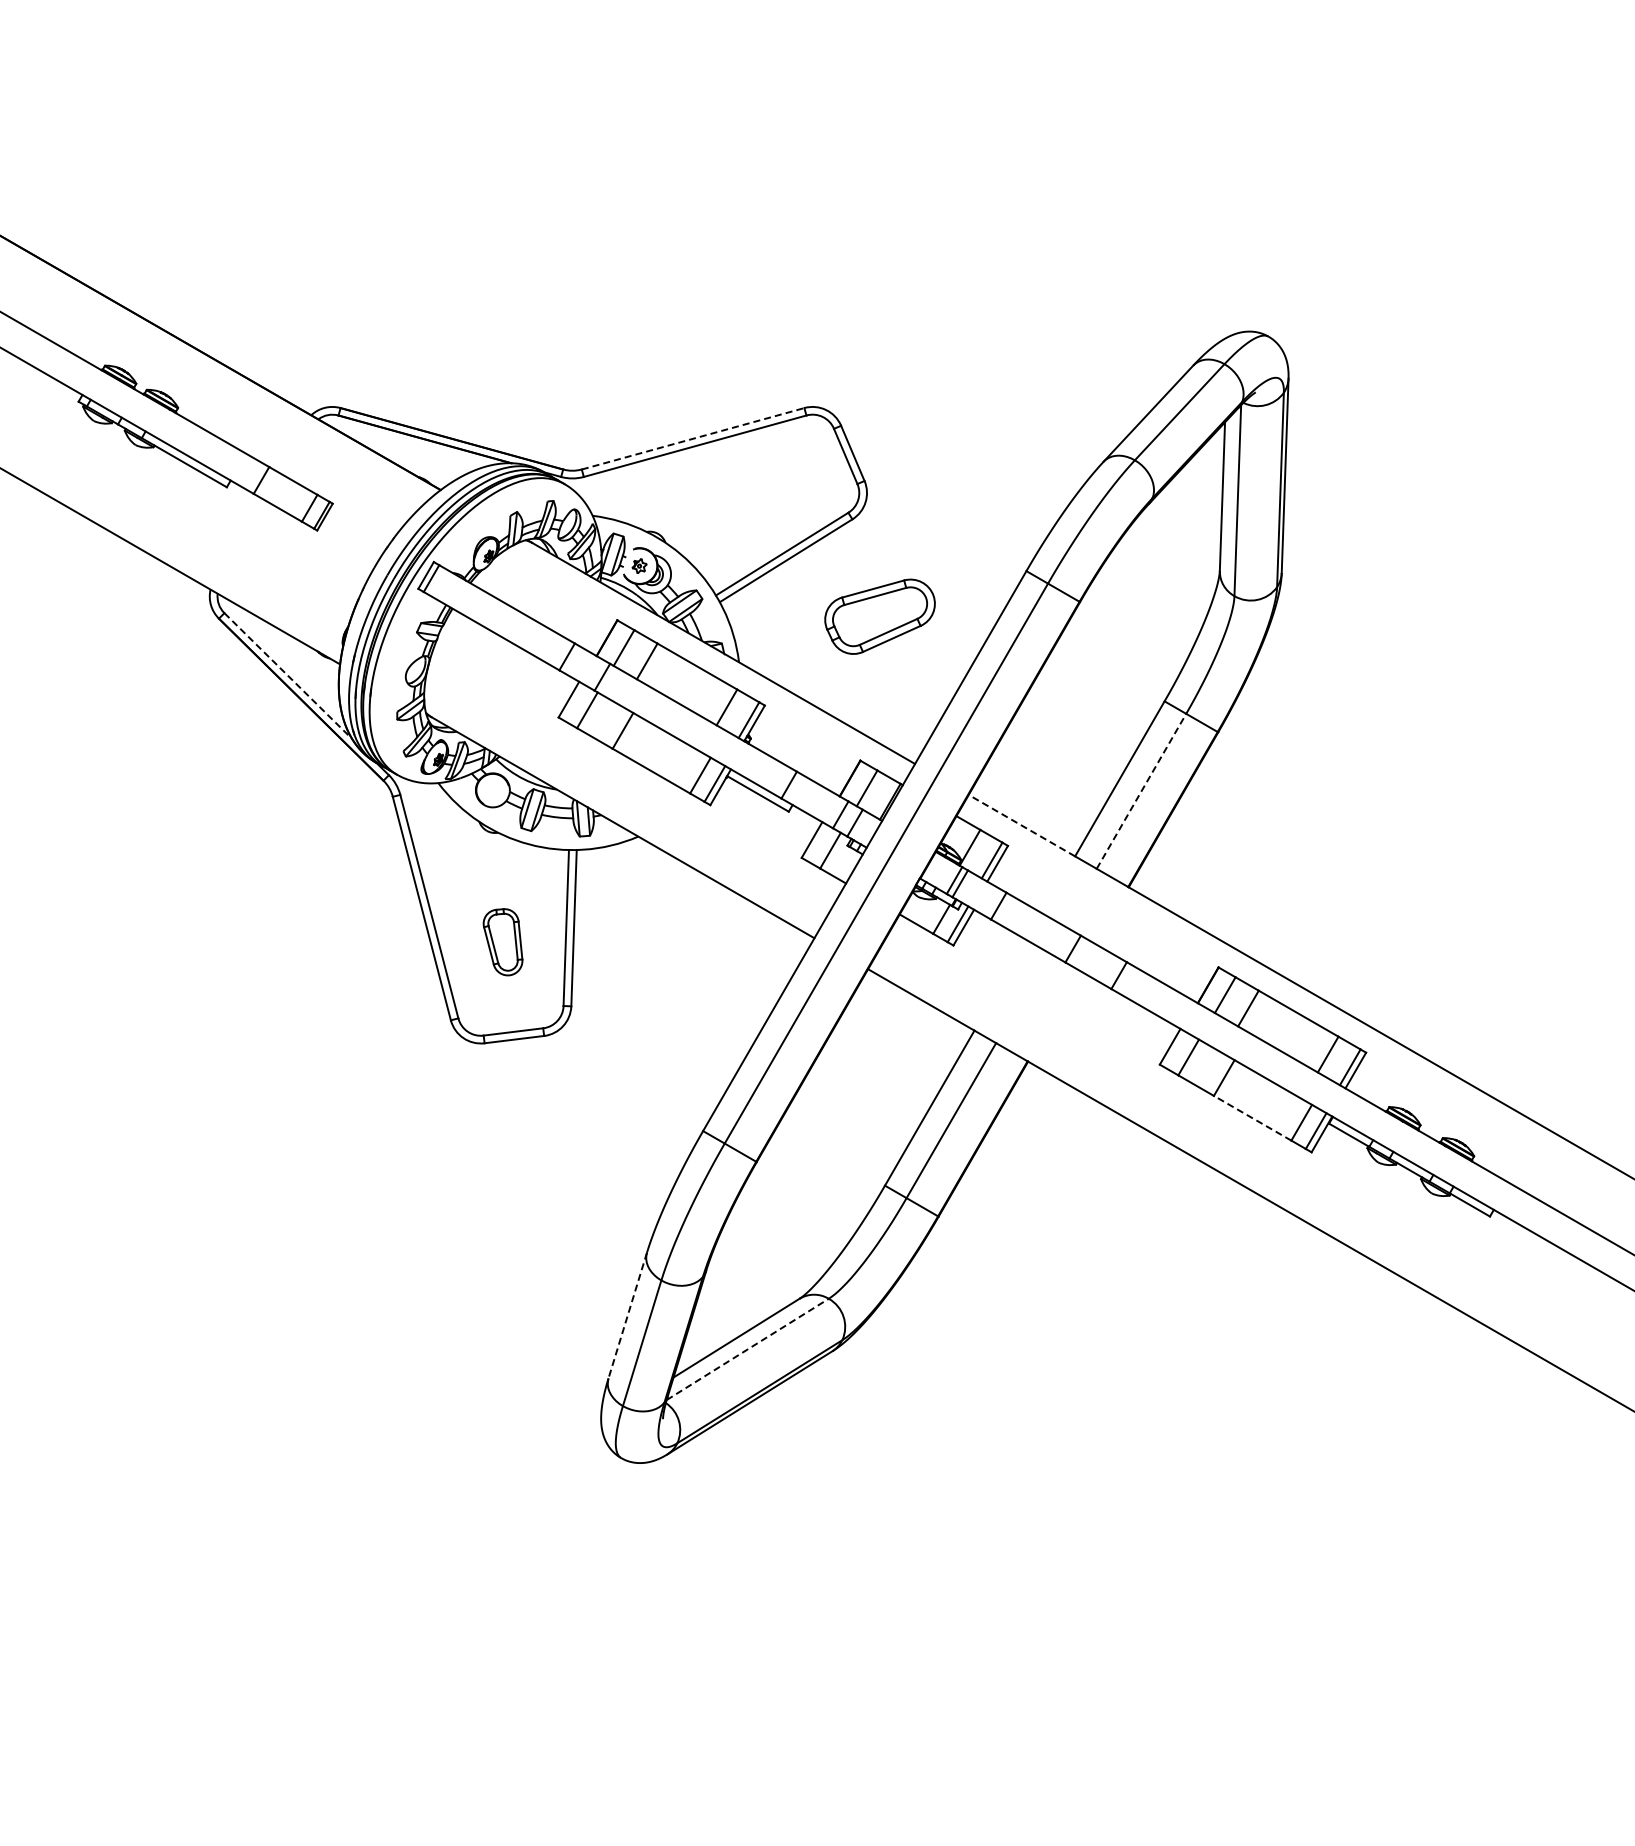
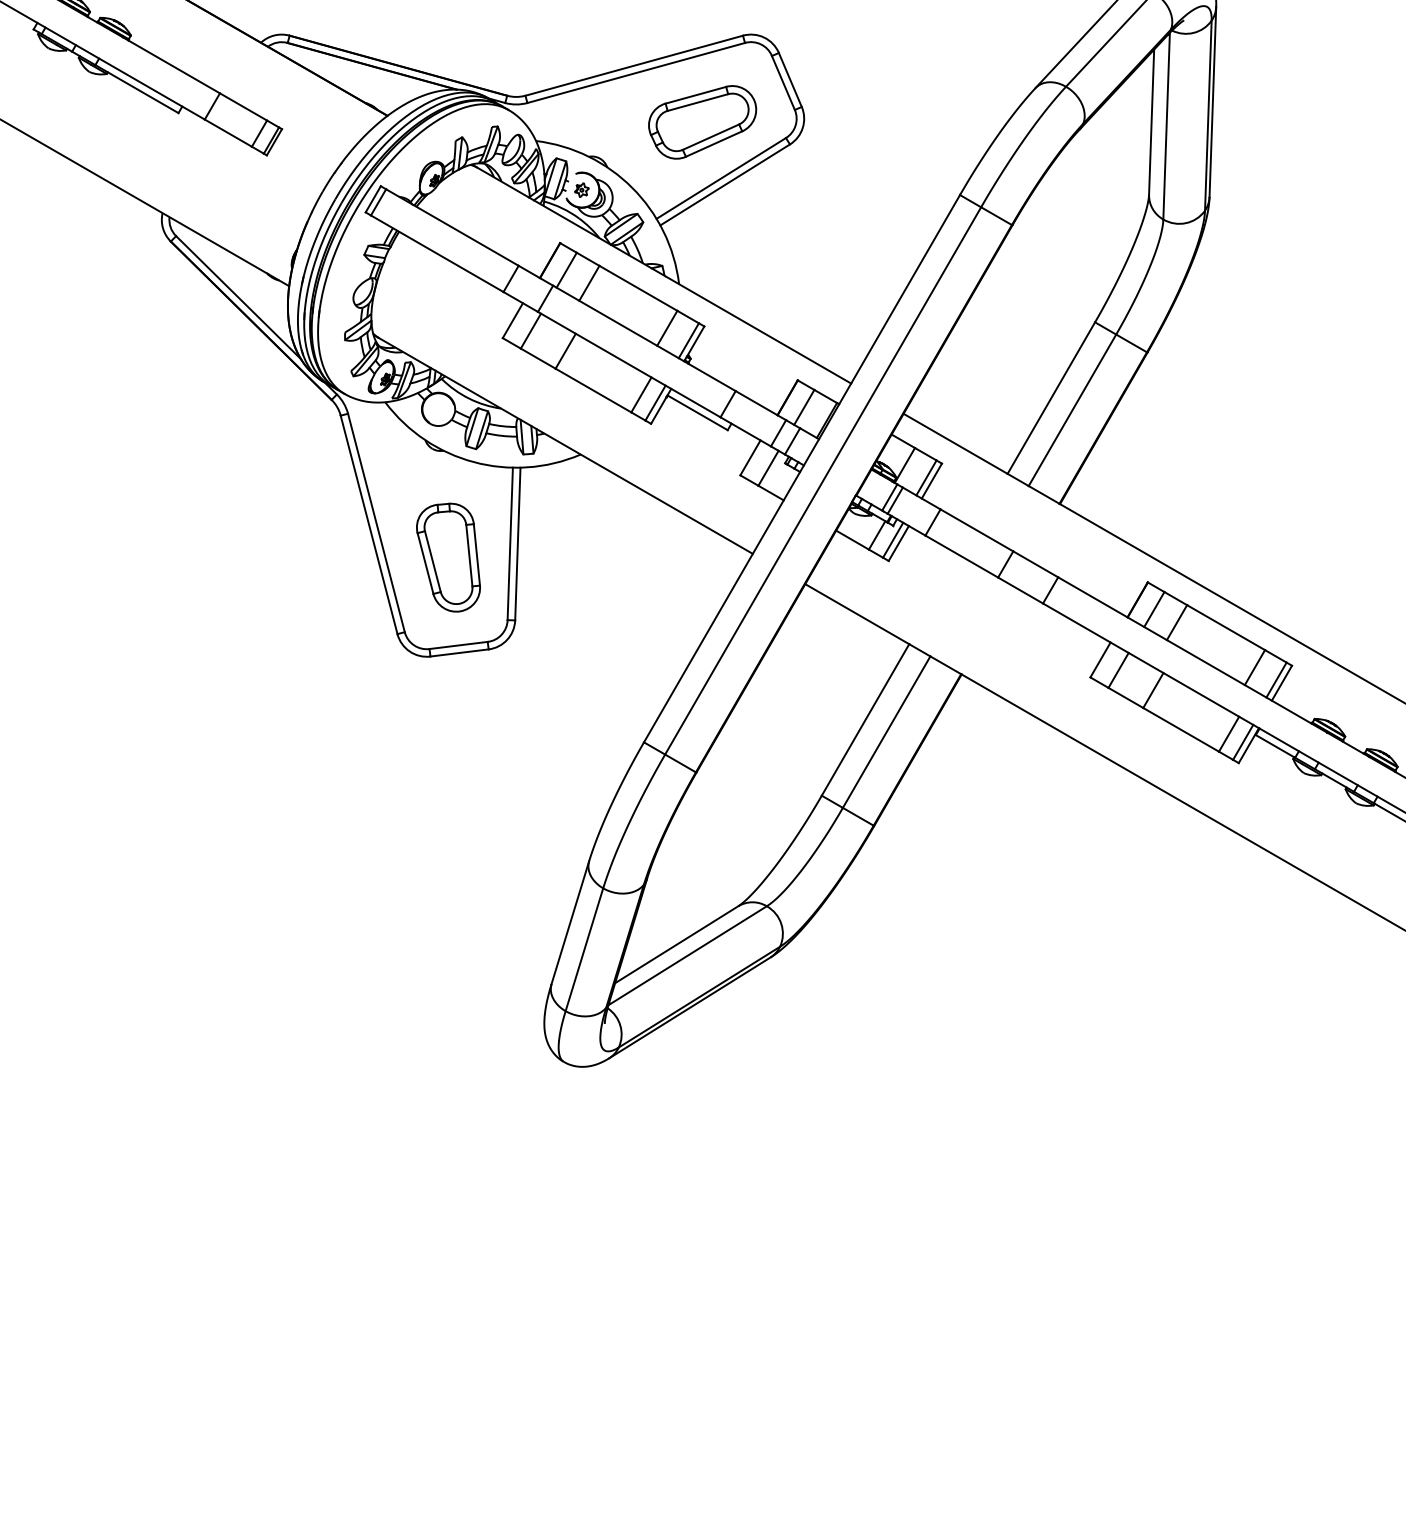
line: (693, 438) -> (634, 65), dashed -> solid
part: (879, 616) -> (702, 122), moved
line: (288, 676) -> (238, 298), dashed -> solid
line: (1141, 790) -> (1072, 409), dashed -> solid
line: (1021, 825) -> (955, 443), dashed -> solid
part: (502, 942) -> (447, 558), size x1.67
line: (1252, 1118) -> (1180, 730), dashed -> solid
line: (627, 1315) -> (570, 922), dashed -> solid
line: (747, 1349) -> (687, 955), dashed -> solid

